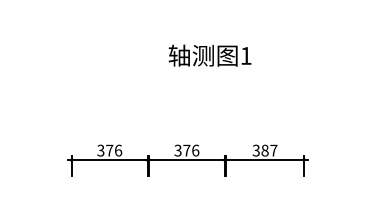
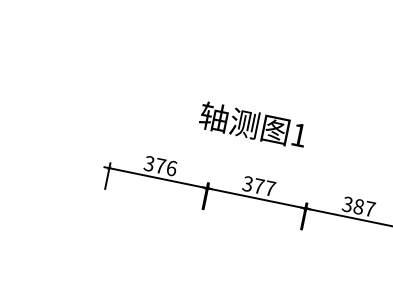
text: (209, 55) -> (252, 124), moved
text: (195, 150) -> (270, 188), 376 -> 377

